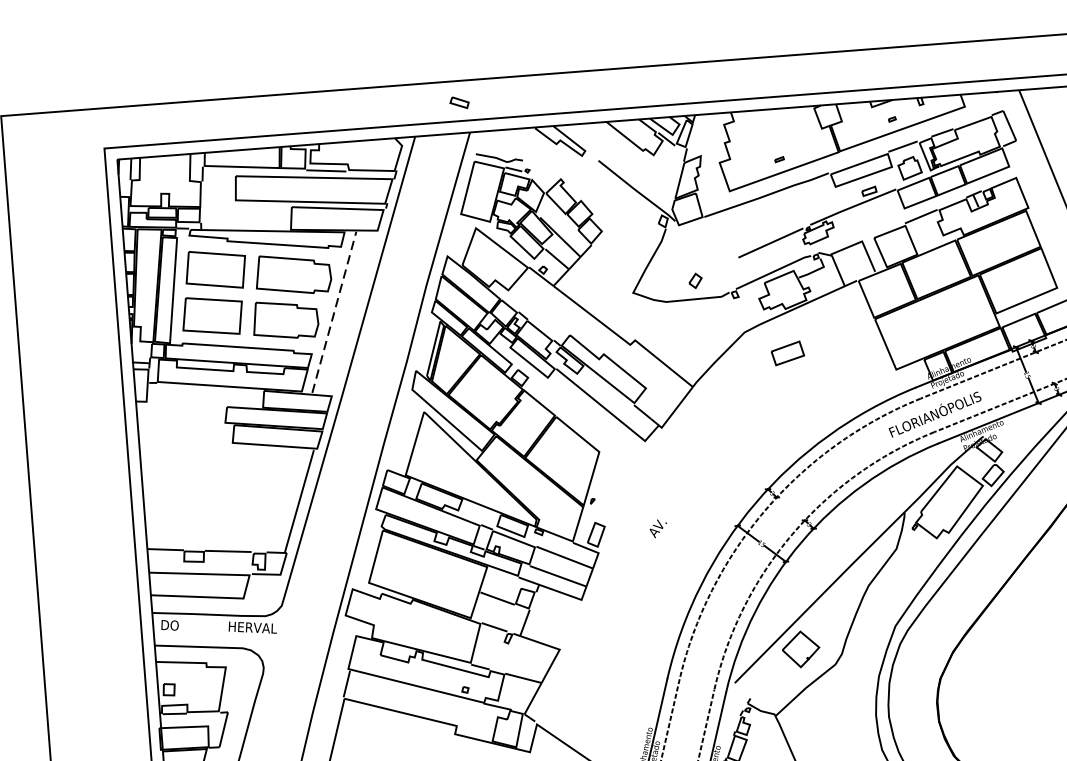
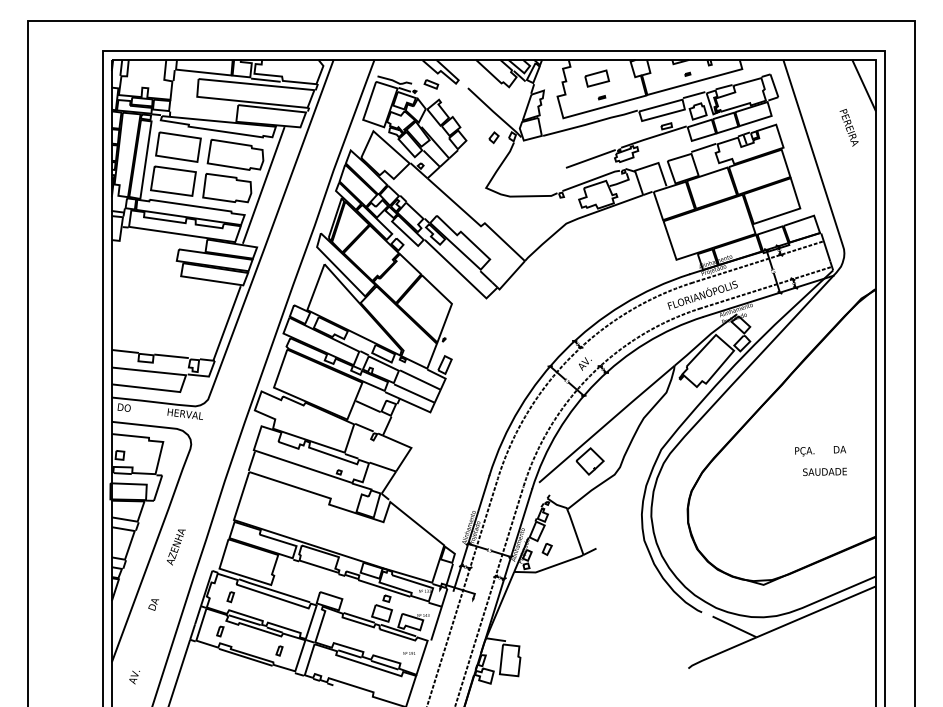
part: (459, 102) -> (431, 84), moved
part: (694, 280) -> (493, 137), moved
line: (334, 312) -> (263, 185), dashed -> solid
part: (788, 353) -> (597, 78), moved
text: (658, 527) -> (585, 363), moved

